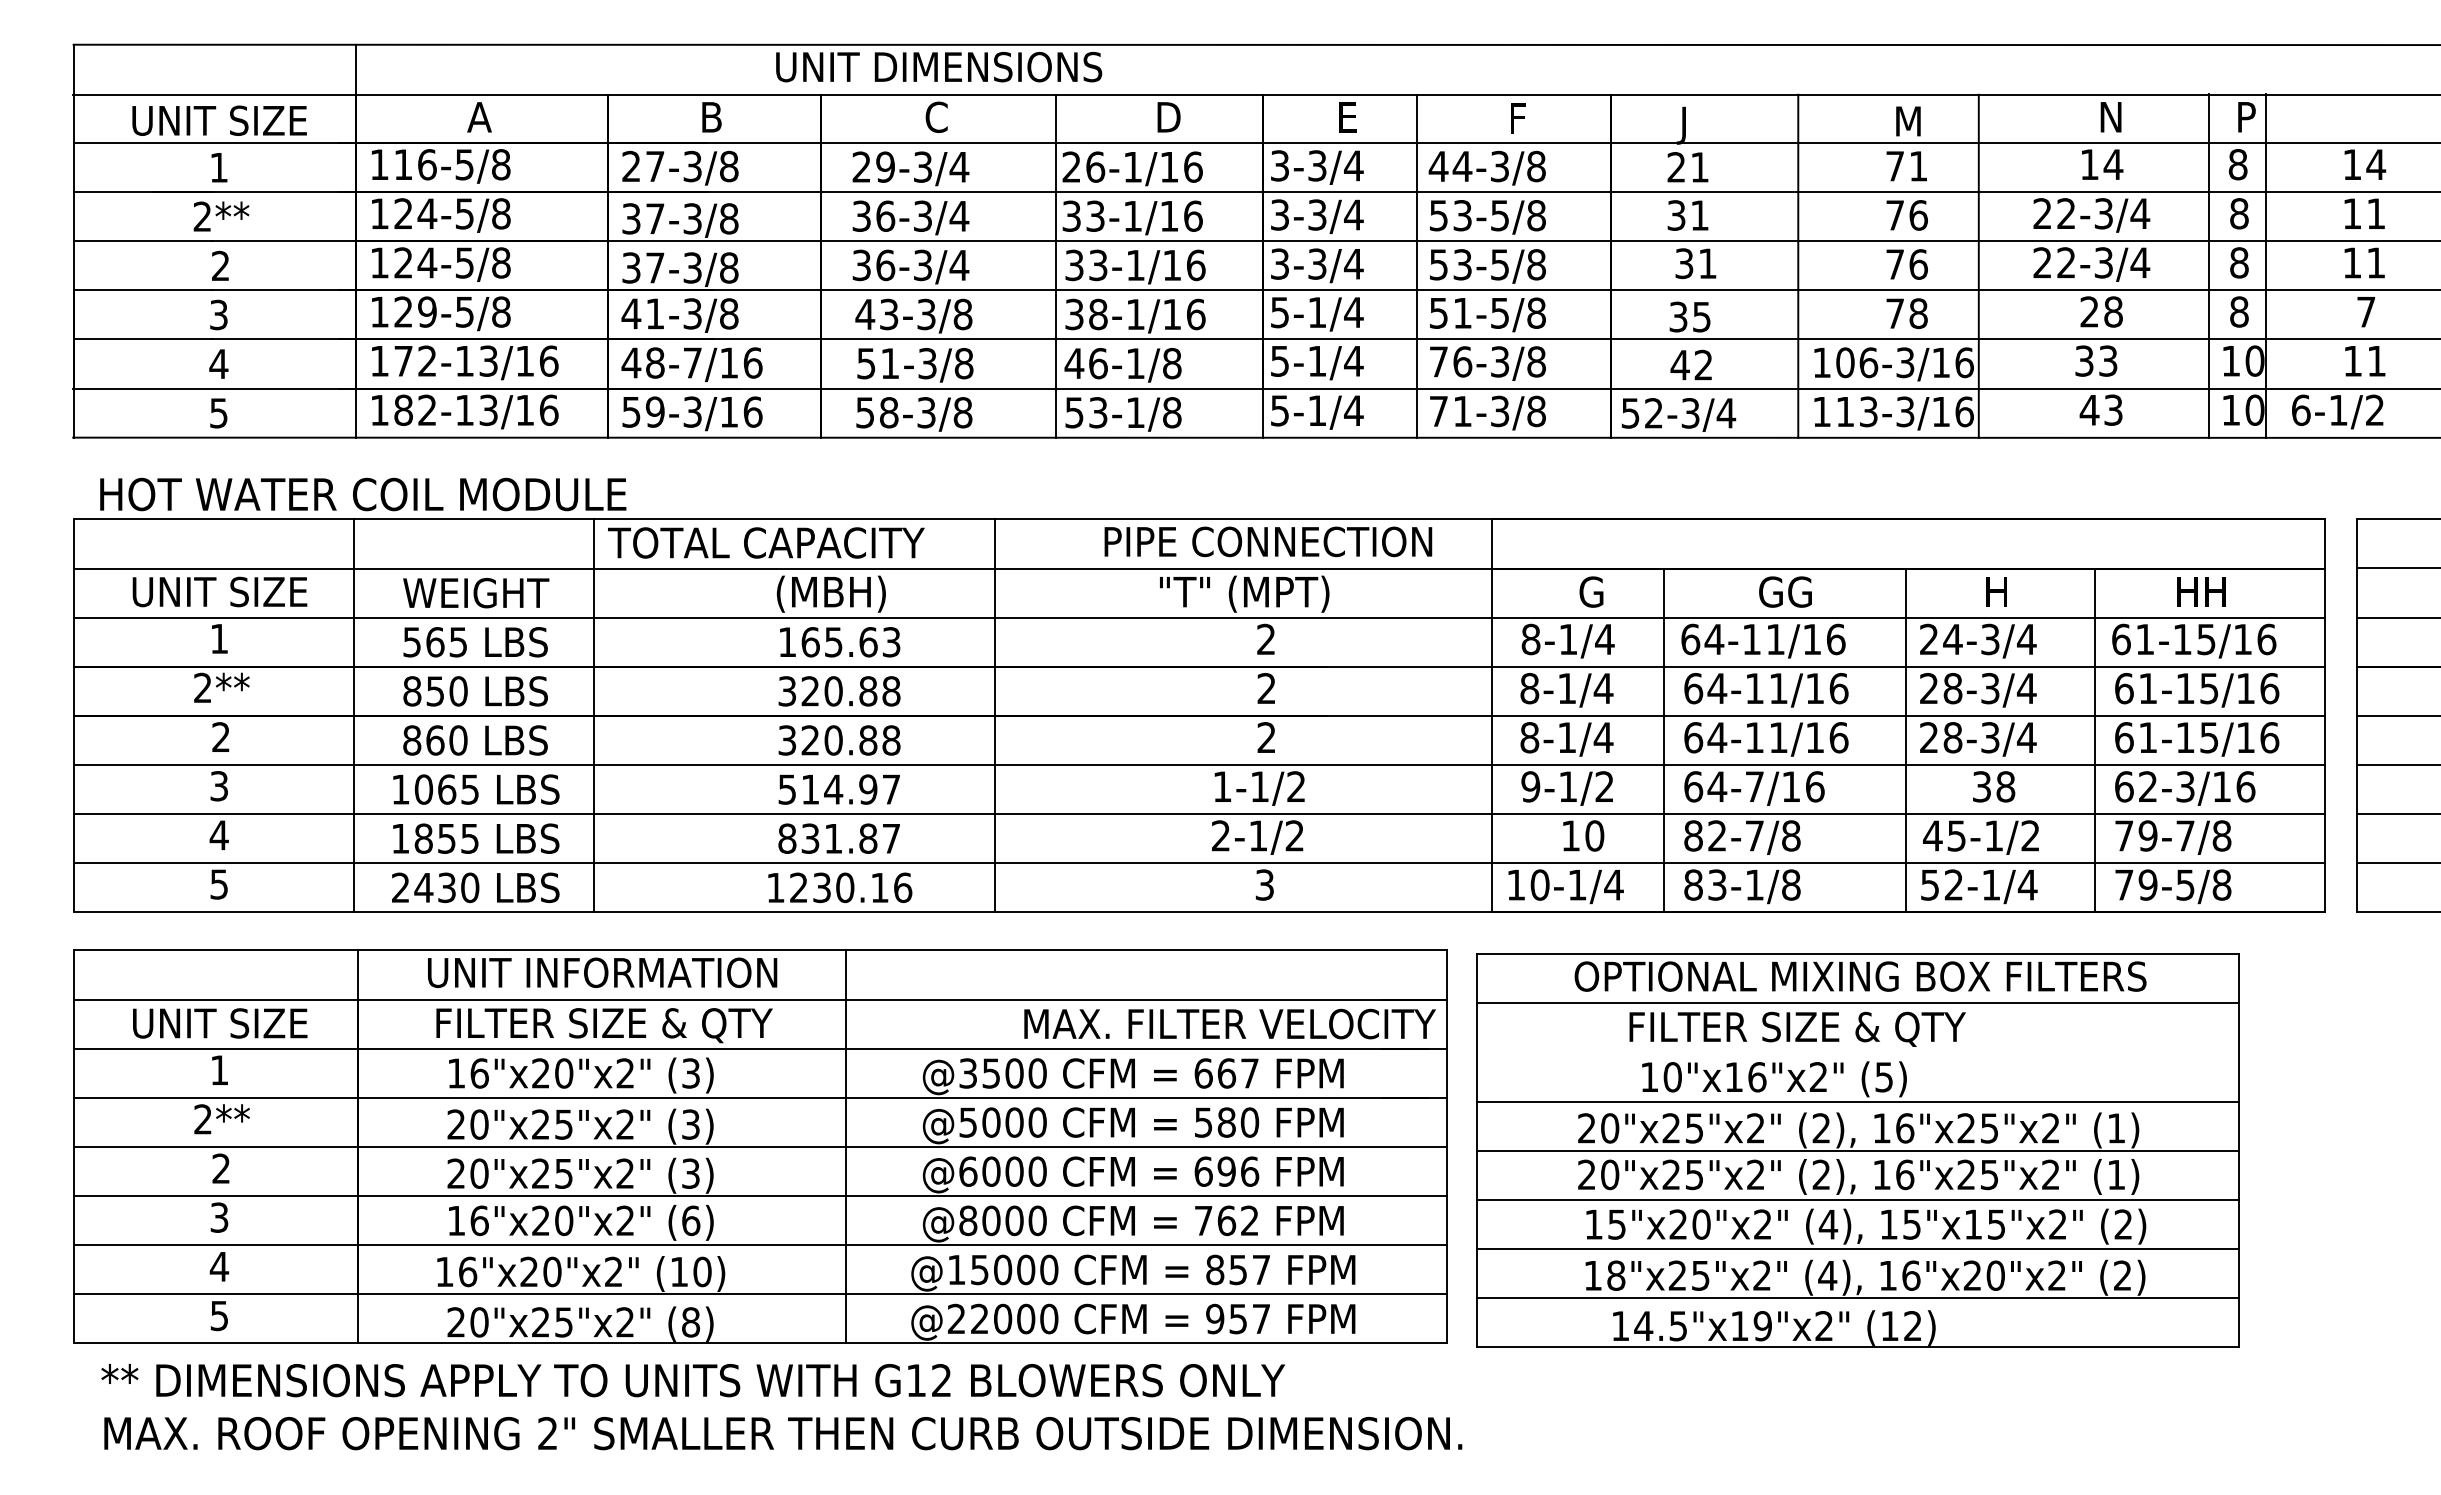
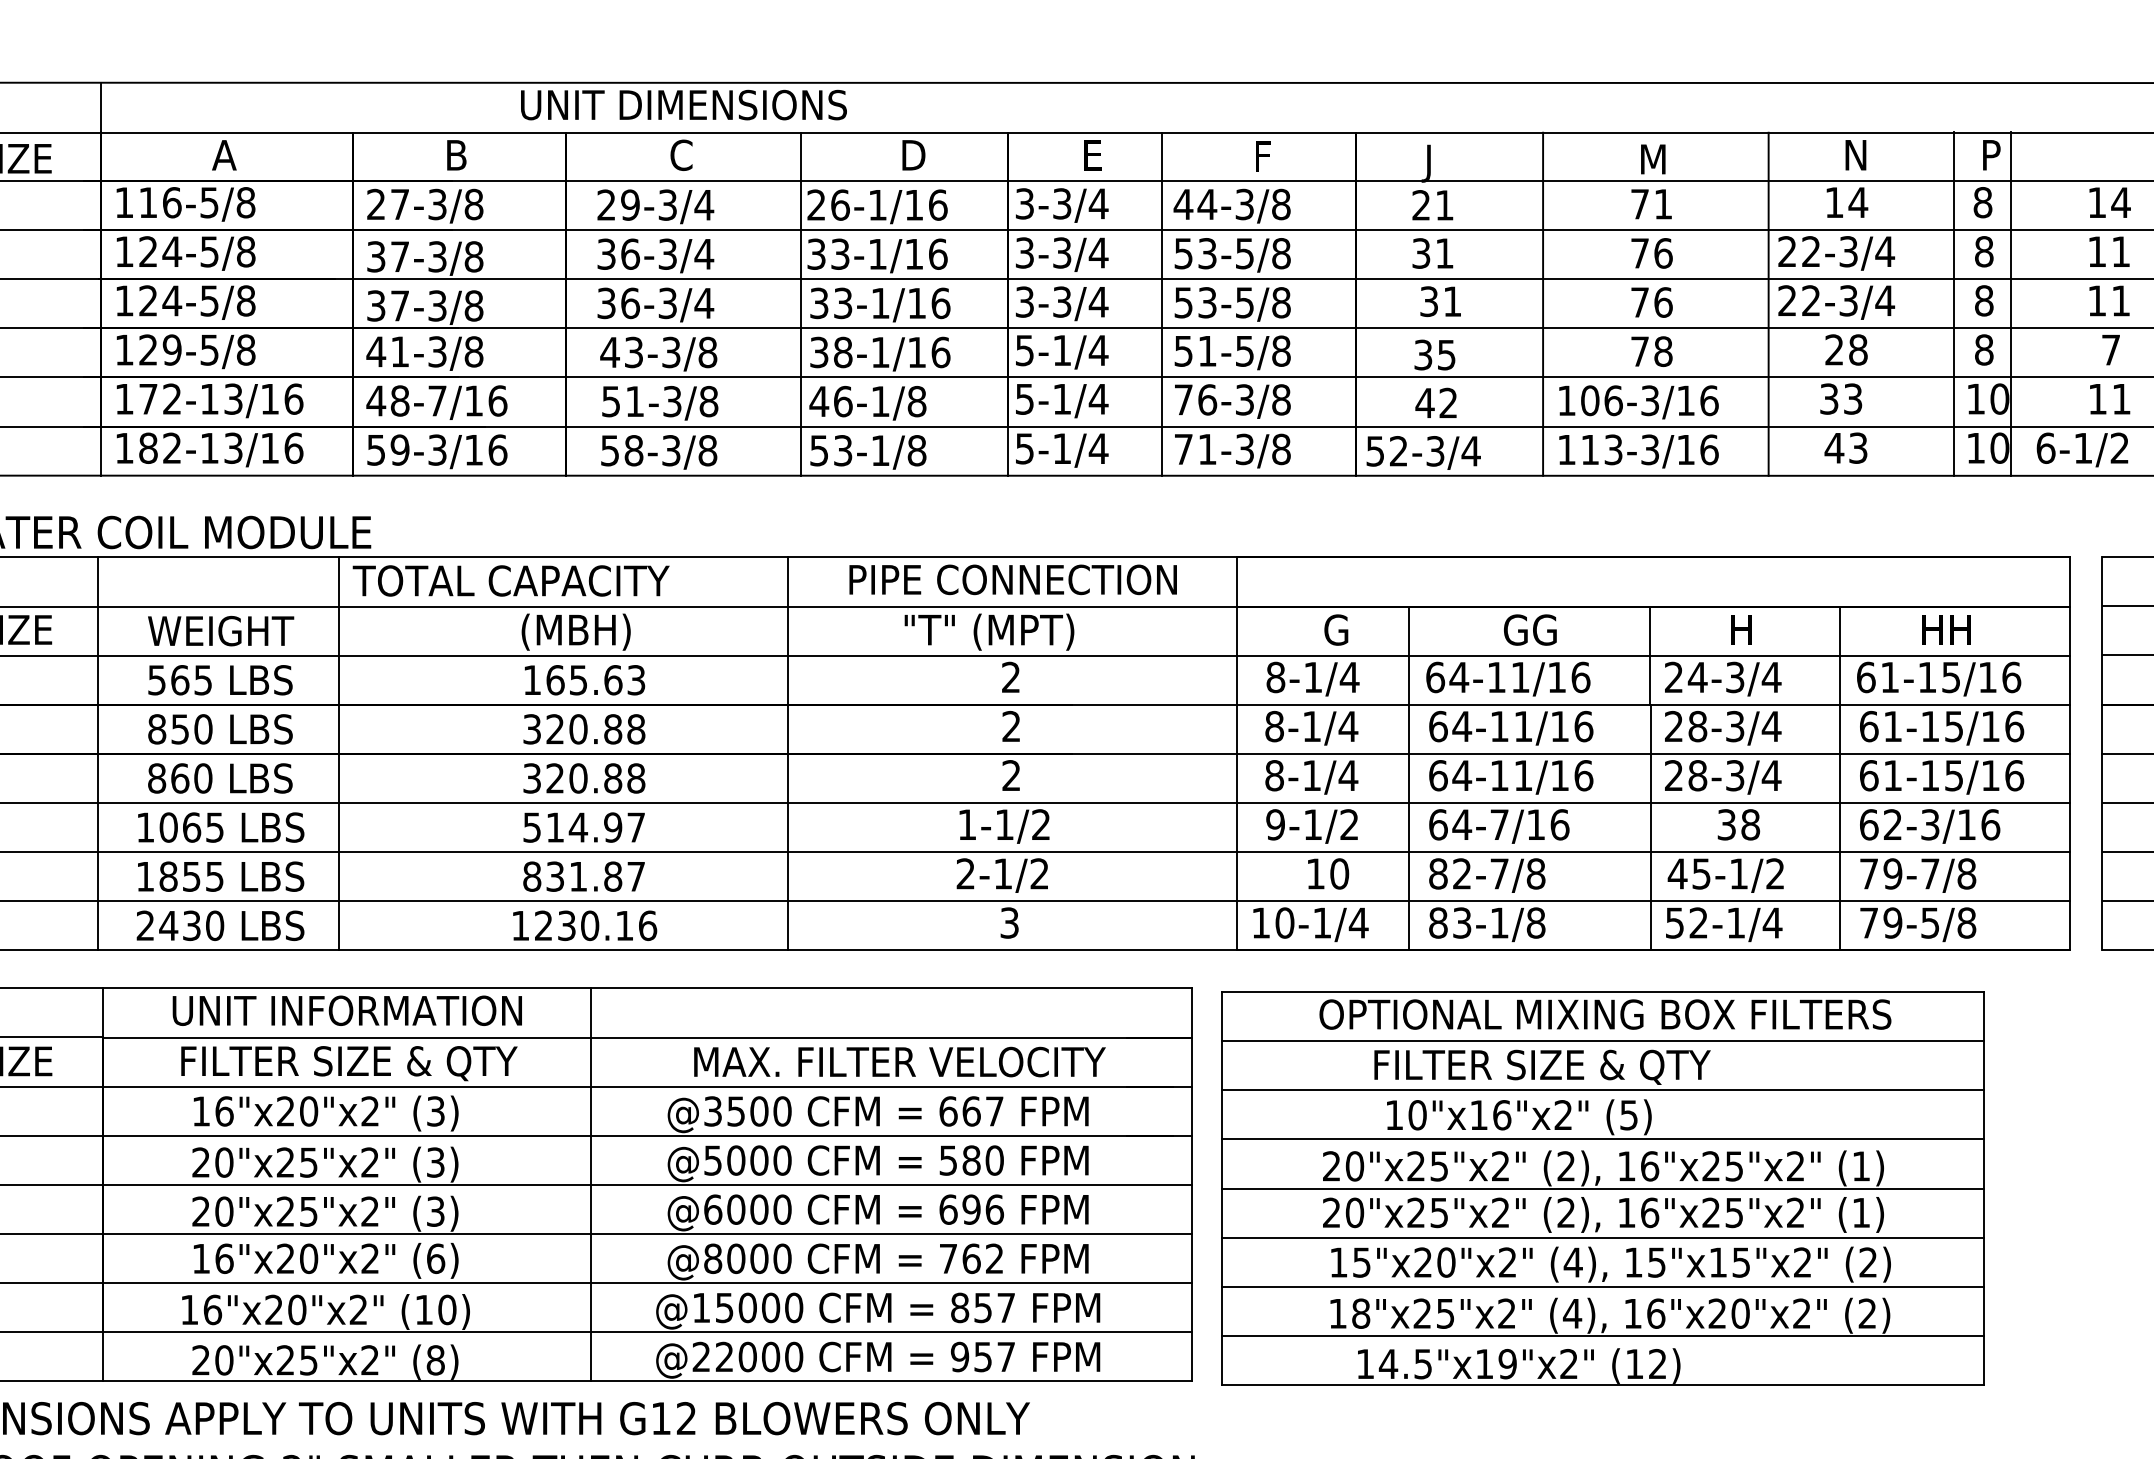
line: (1978, 265) -> (1768, 303), moved
line: (995, 715) -> (788, 753), moved
text: (1229, 1023) -> (899, 1061), moved
line: (1858, 1052) -> (1603, 1090), added

